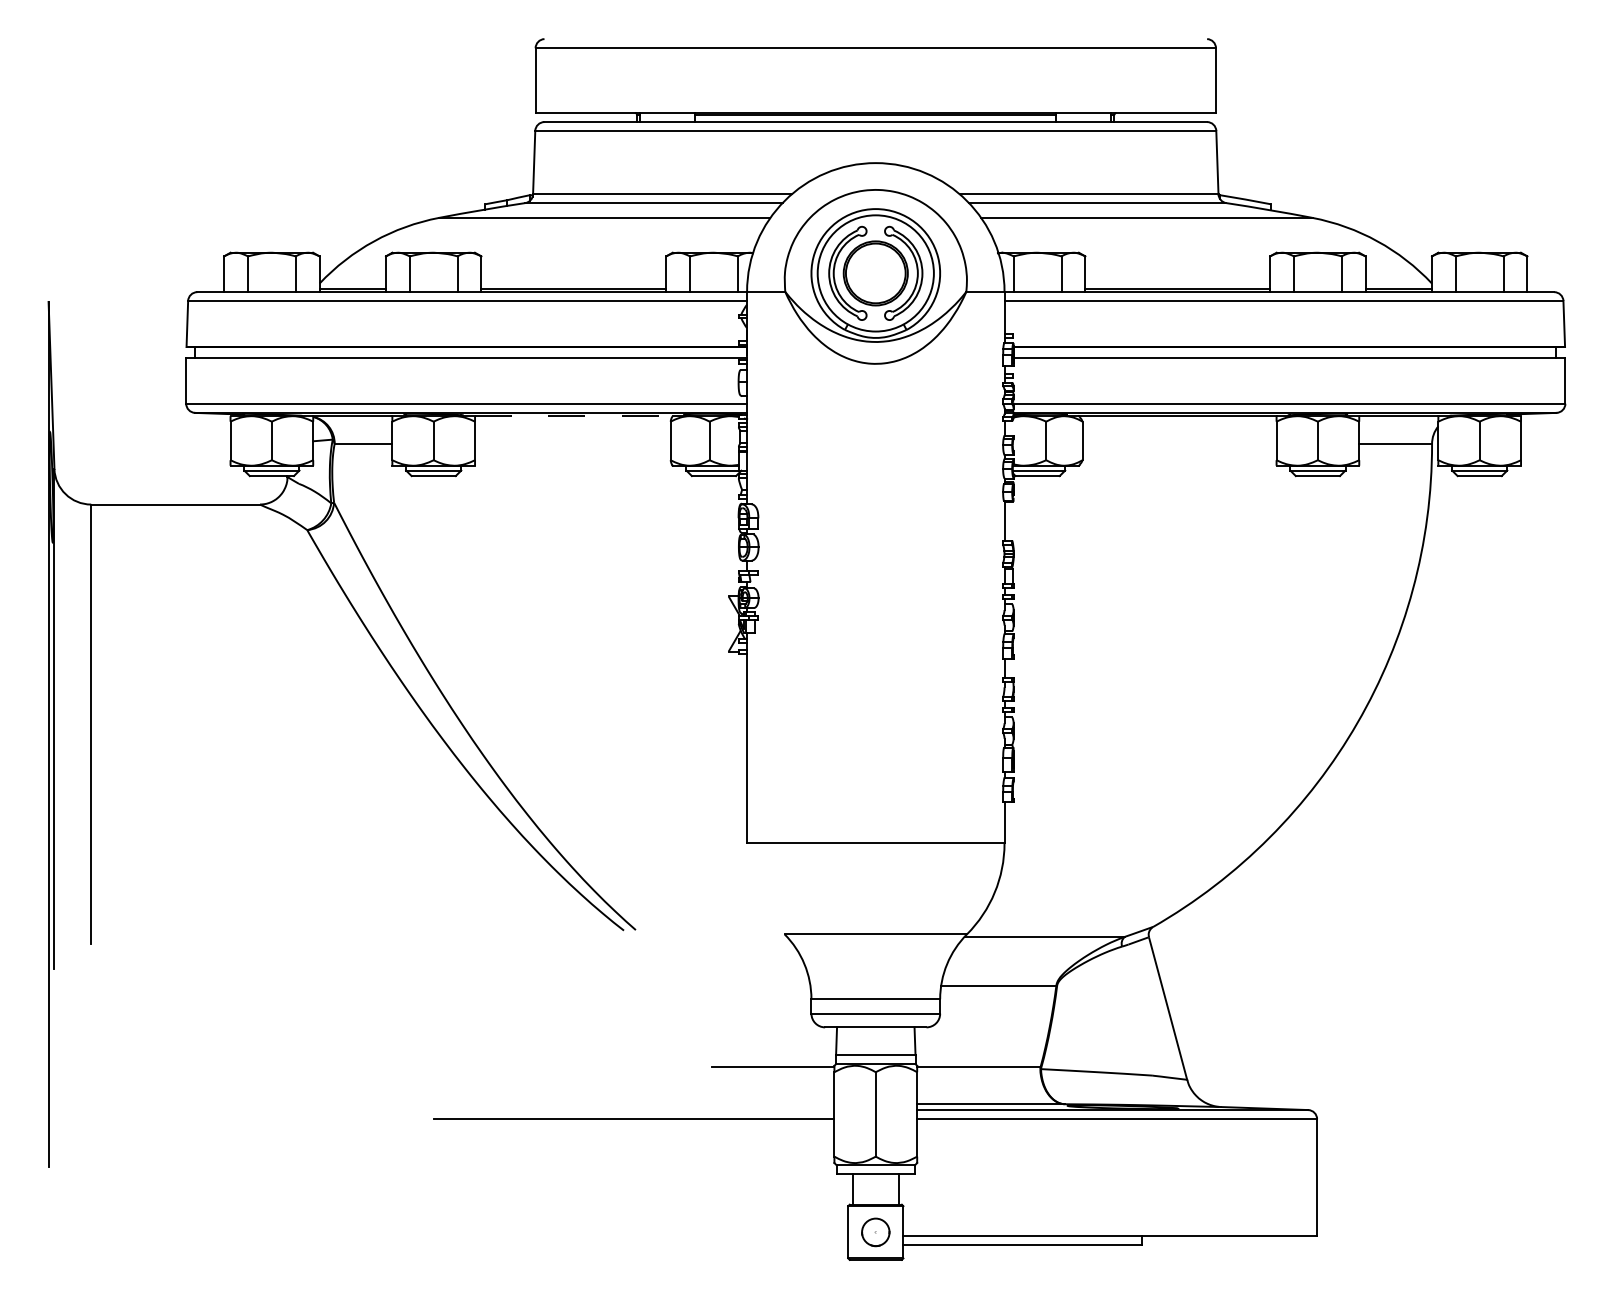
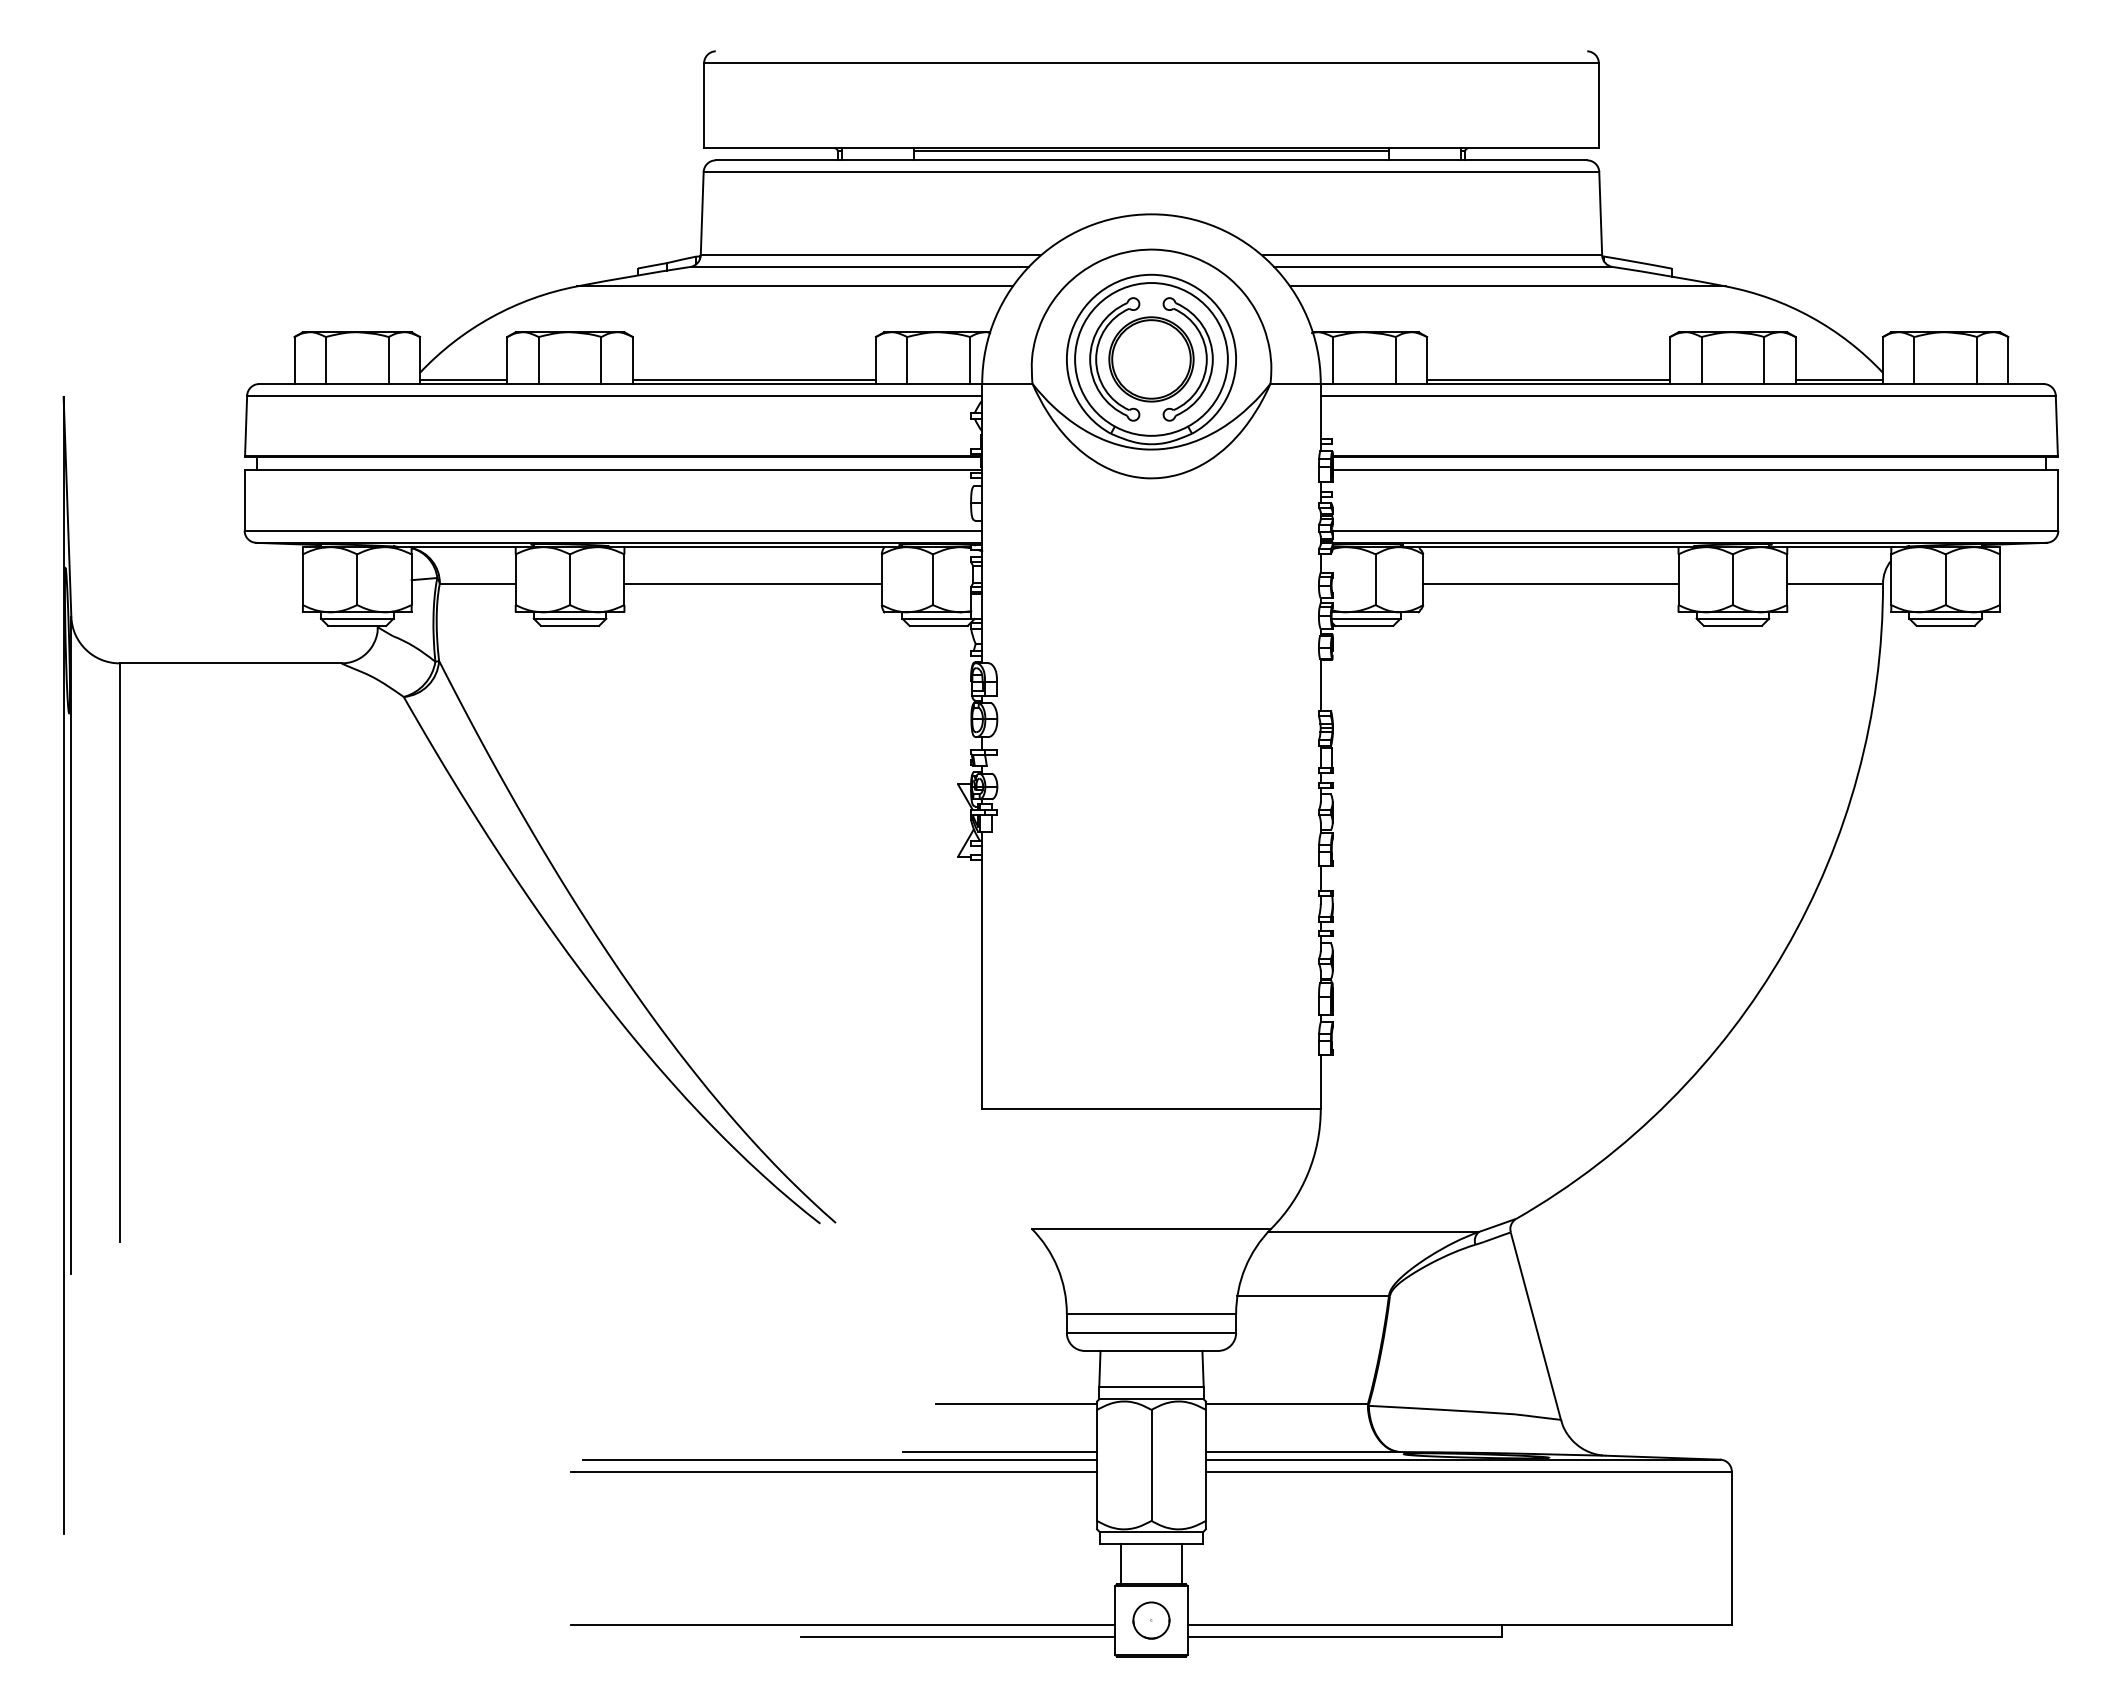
line: (573, 416) -> (754, 547), dashed -> solid
line: (572, 443) -> (752, 583), added
line: (1179, 443) -> (1550, 583), added
line: (760, 1104) -> (1000, 1452), added
line: (638, 1109) -> (839, 1459), added
line: (641, 1235) -> (843, 1624), added
line: (728, 1244) -> (957, 1636), added

